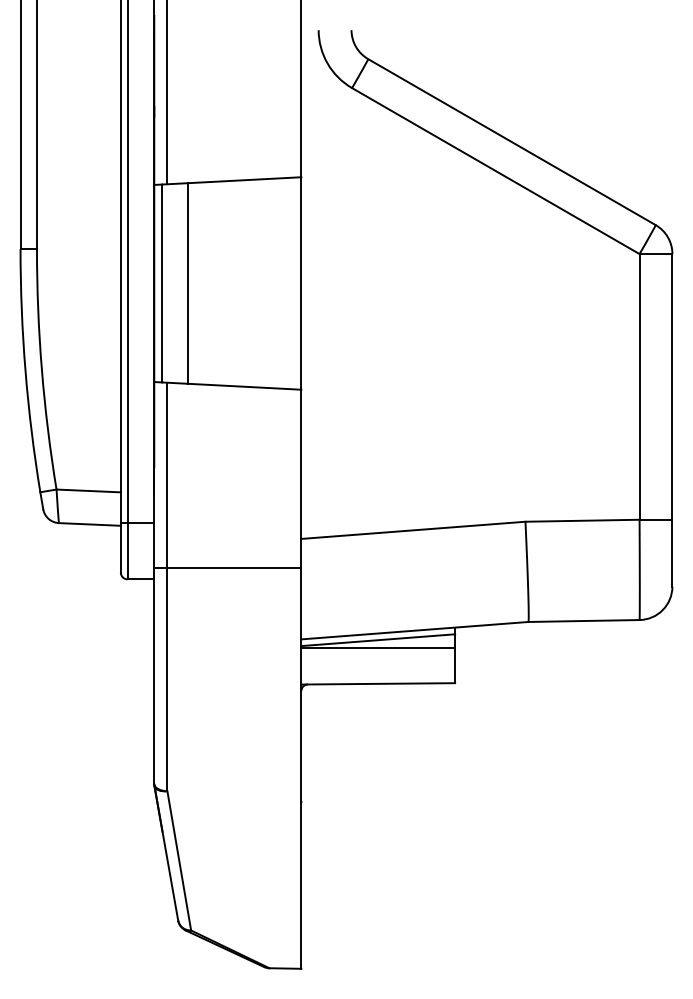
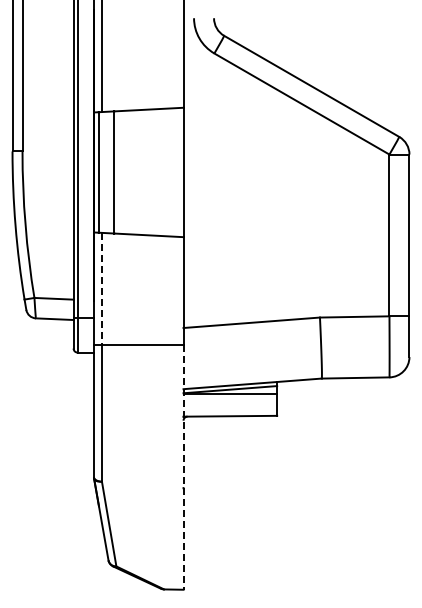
line: (166, 475) -> (101, 289), solid -> dashed
line: (301, 769) -> (183, 468), solid -> dashed

